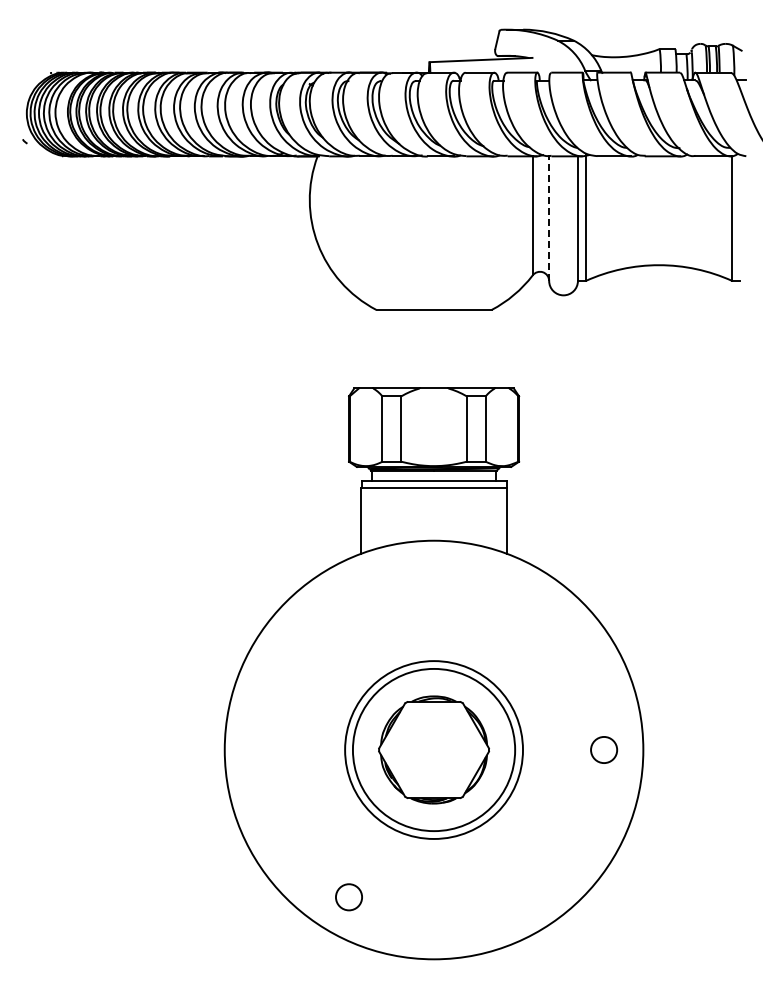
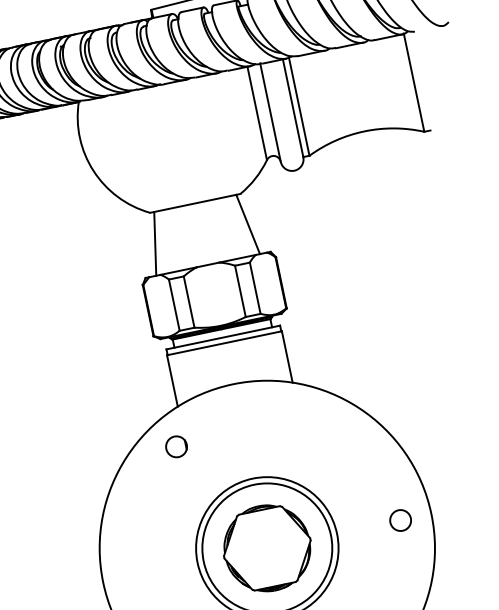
line: (549, 218) -> (270, 112), dashed -> solid
line: (374, 349) -> (155, 244), added
line: (493, 349) -> (248, 224), added
circle: (348, 602) -> (176, 446), added

